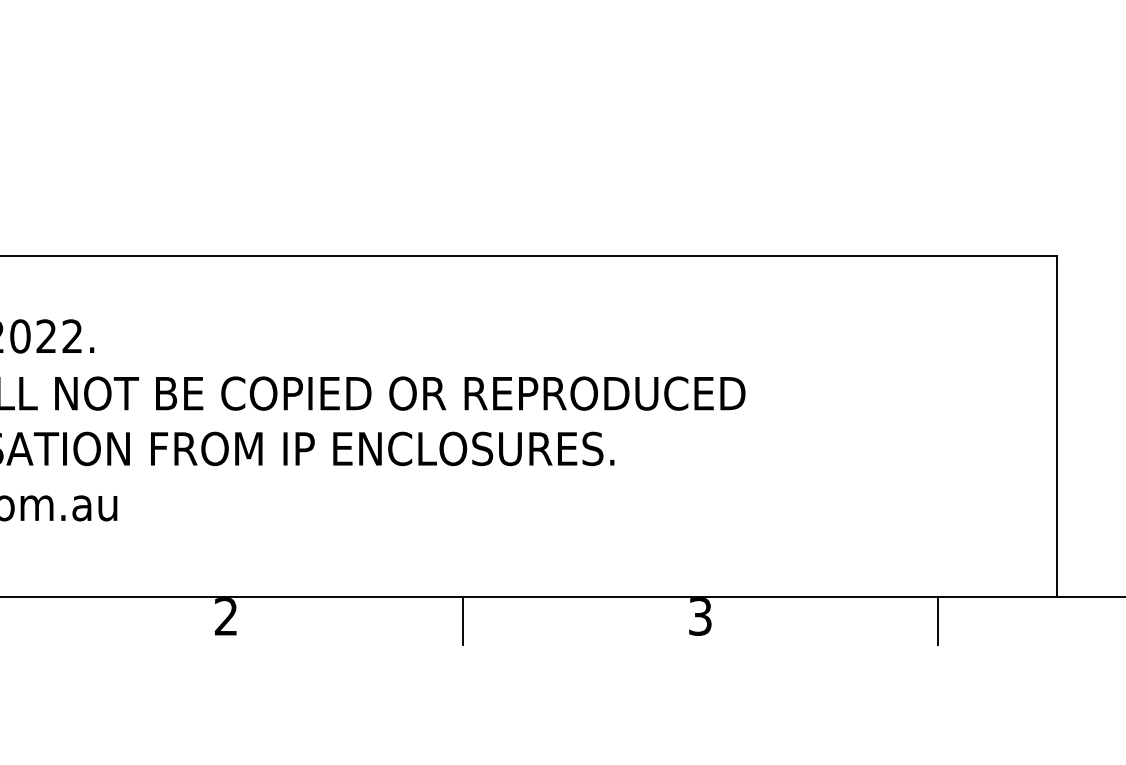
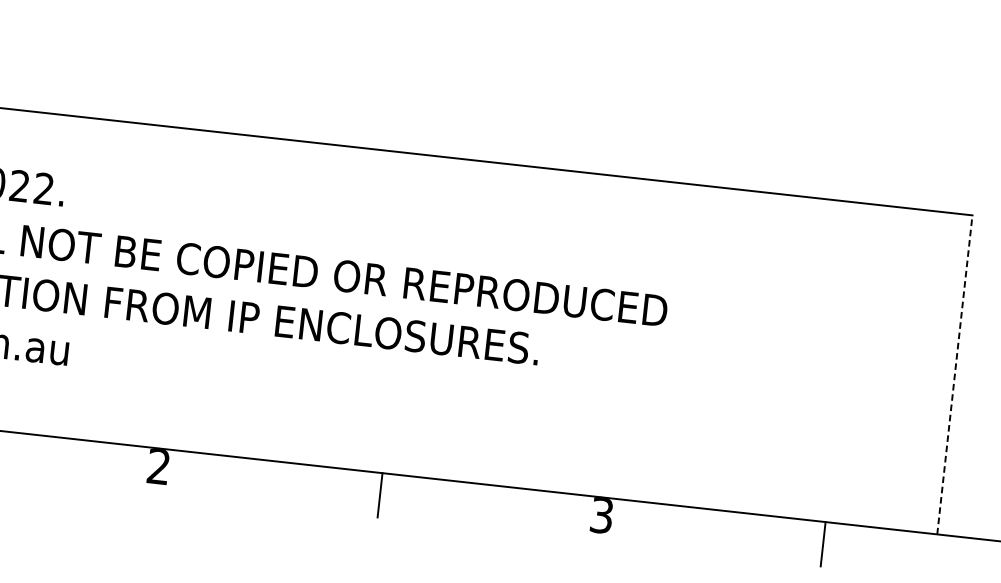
line: (1057, 426) -> (955, 374), solid -> dashed

